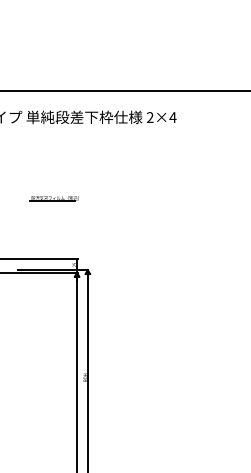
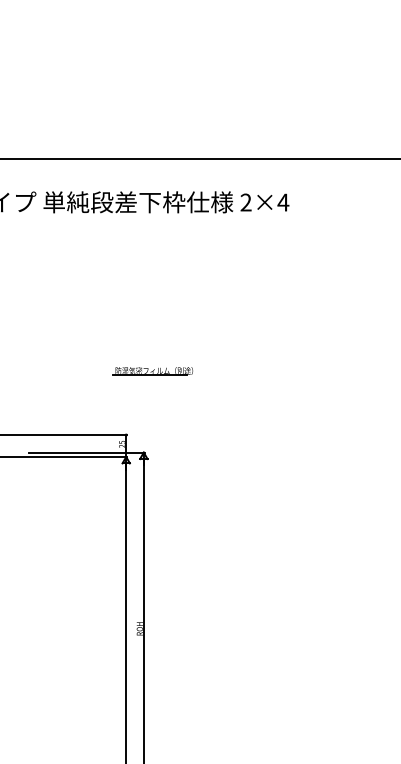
part: (53, 198) -> (151, 371), moved

